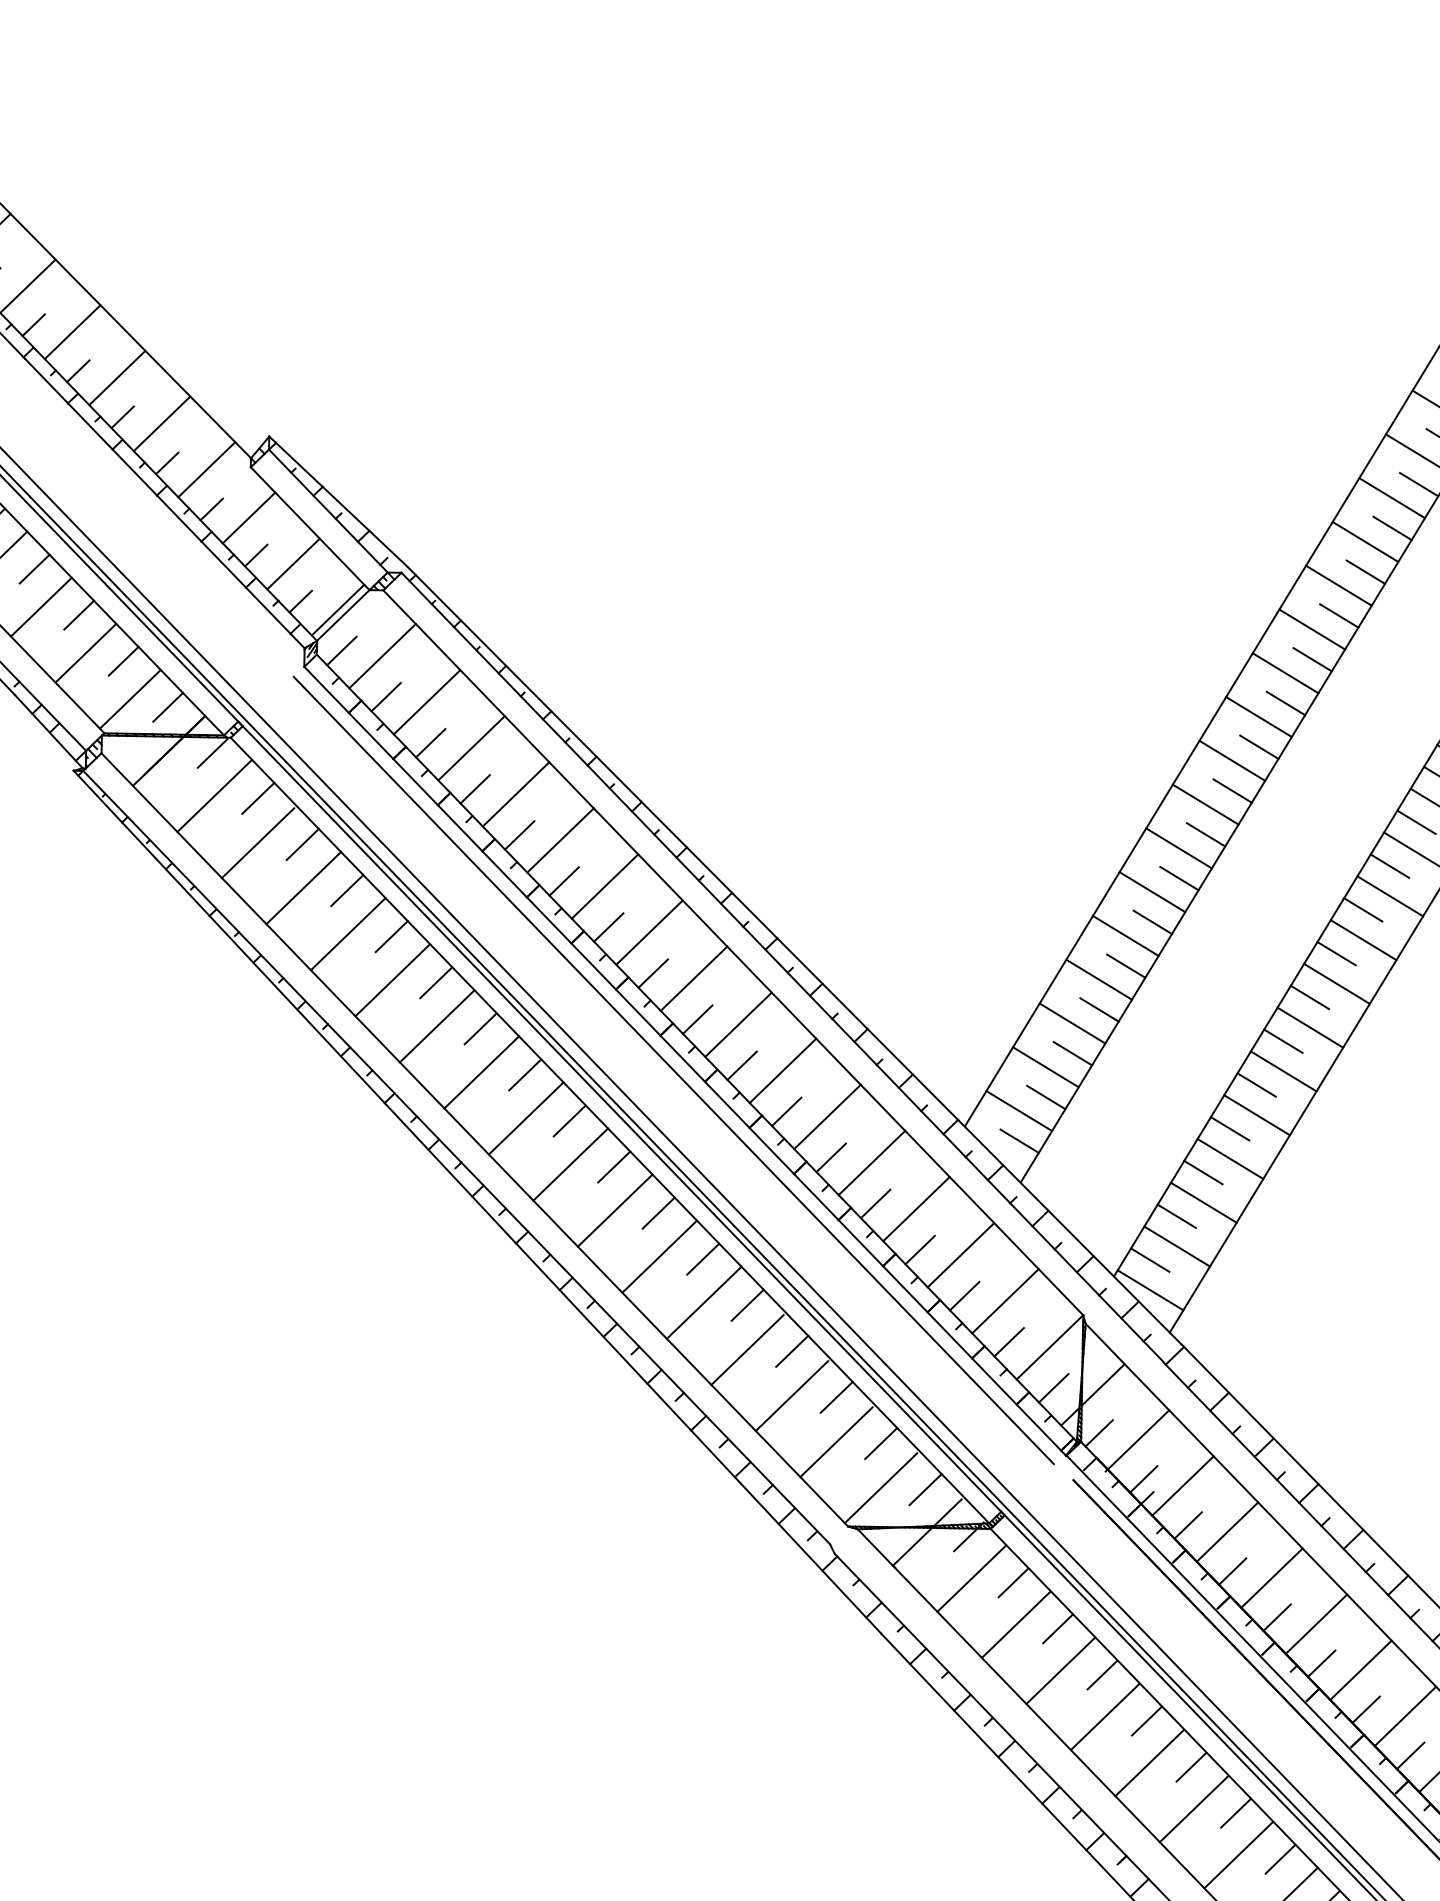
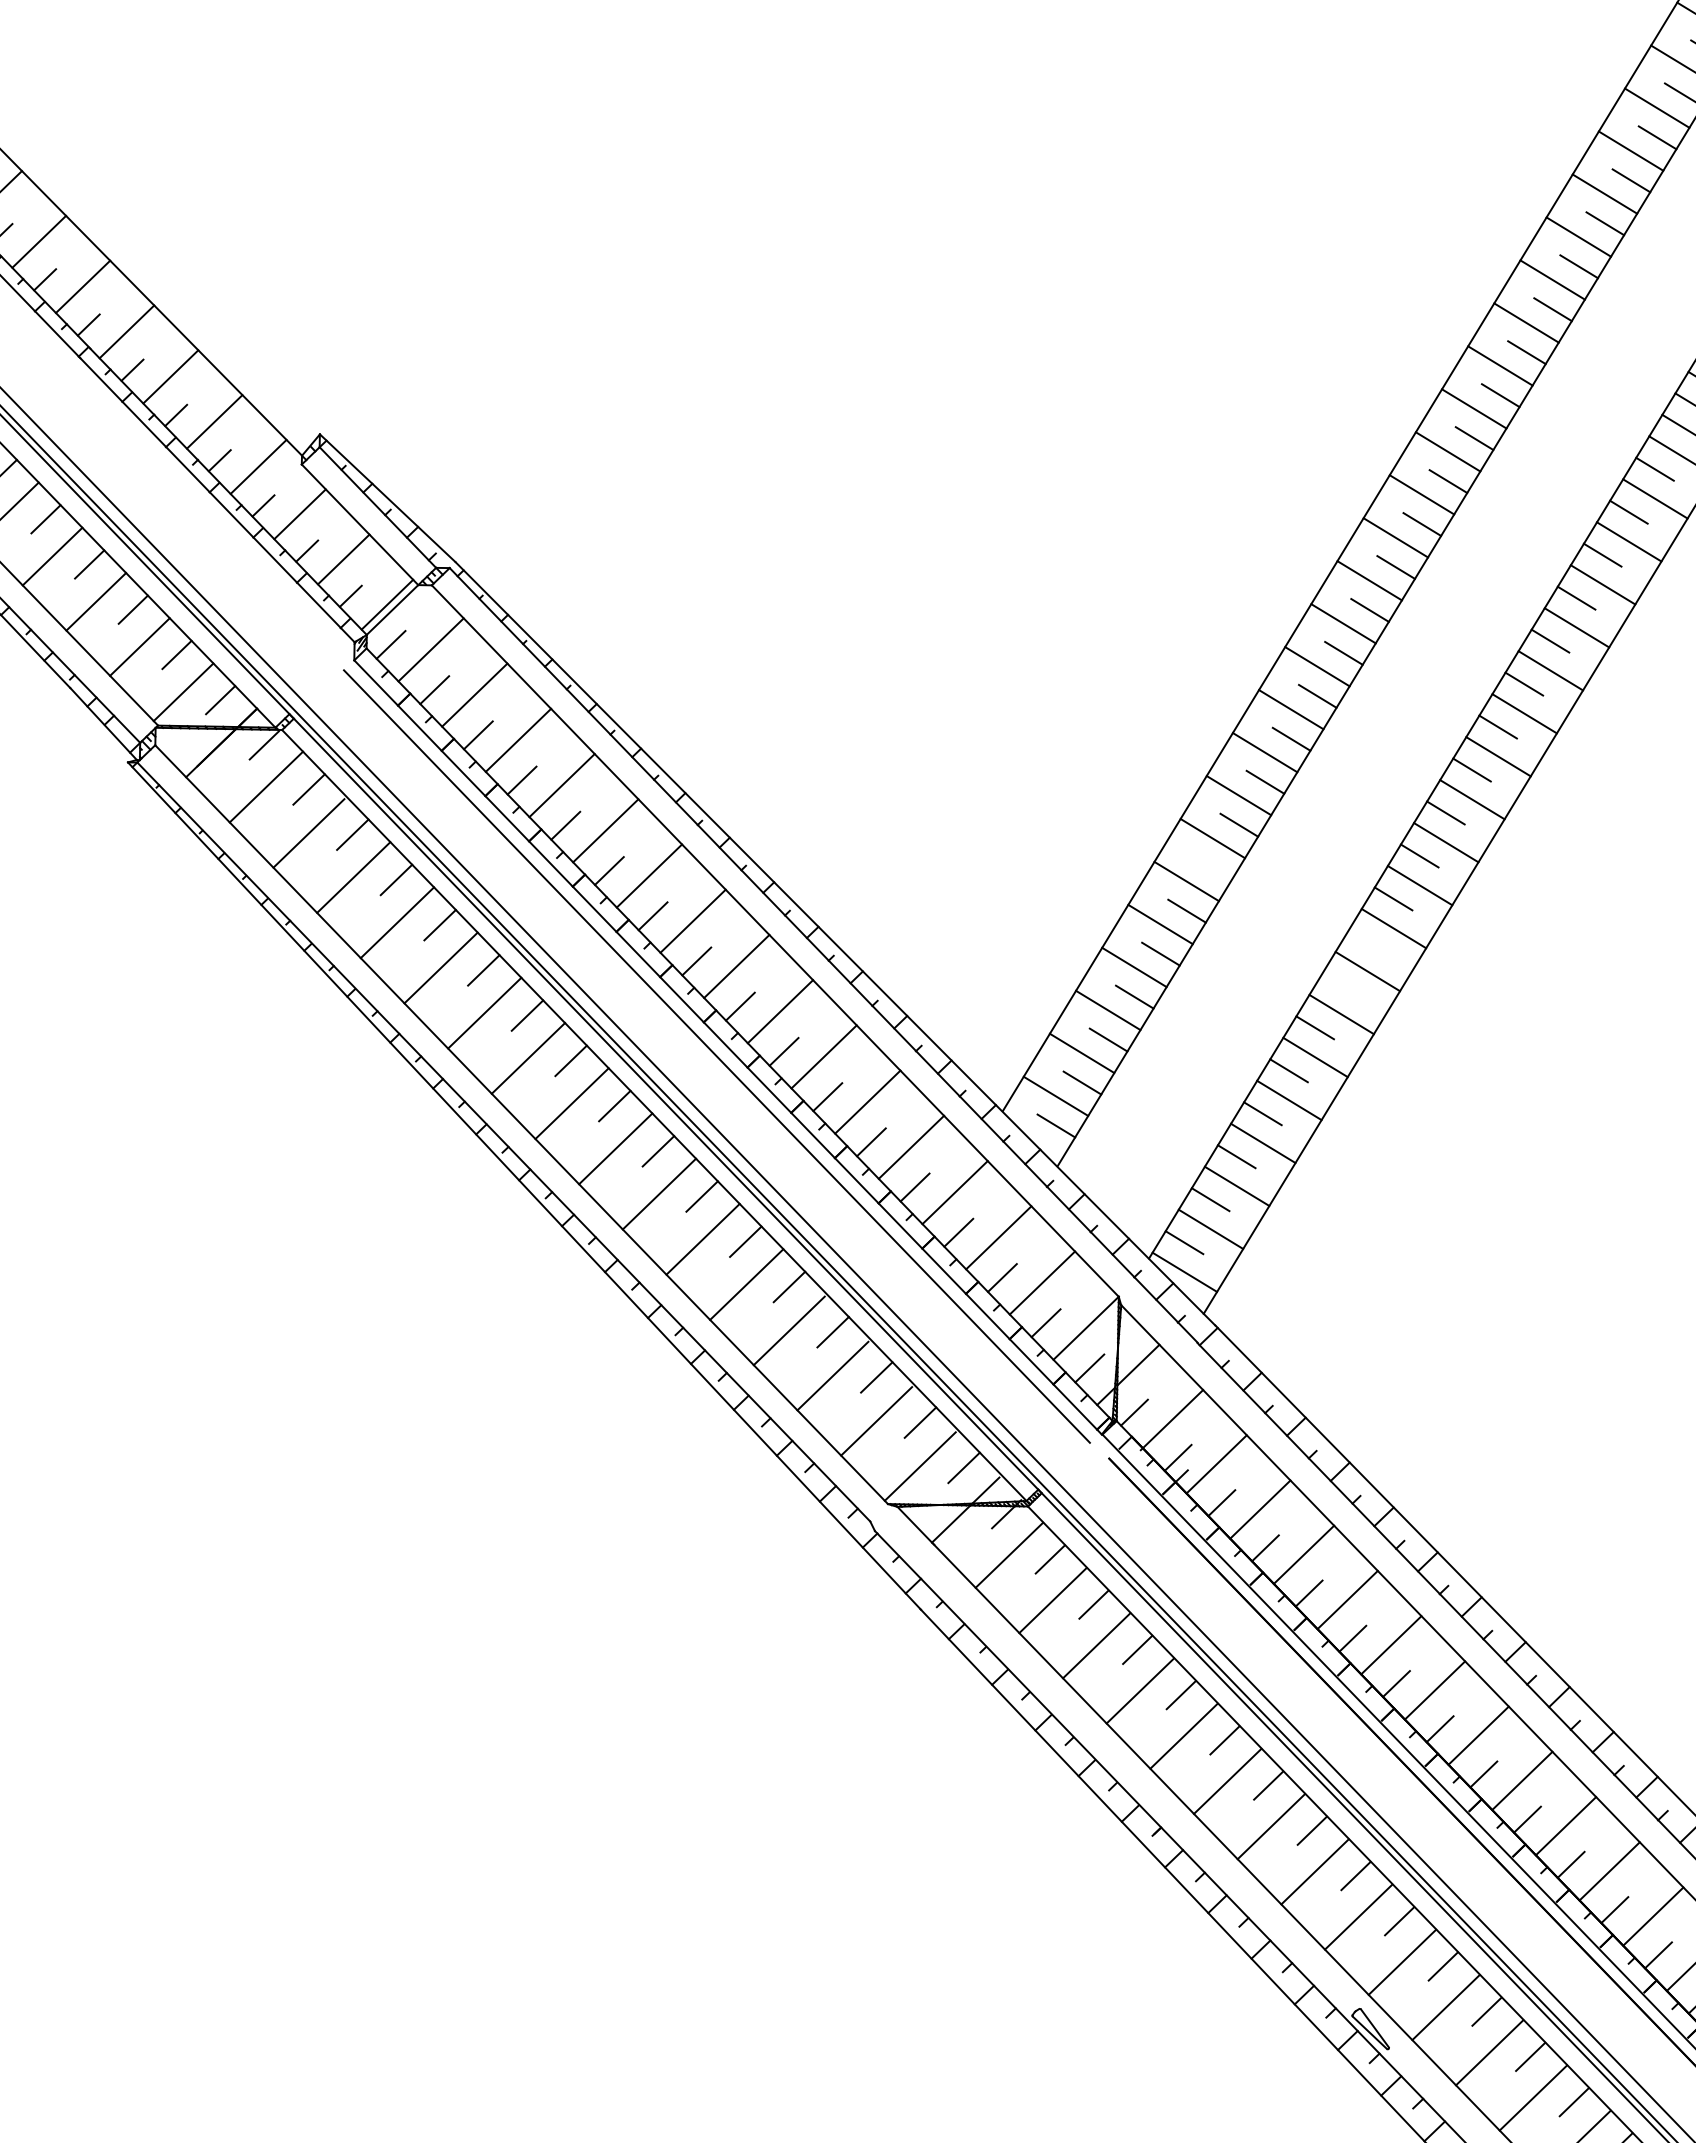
line: (1179, 877) -> (1213, 867), removed
line: (1336, 953) -> (1367, 941), removed
line: (1310, 997) -> (1341, 984), removed

